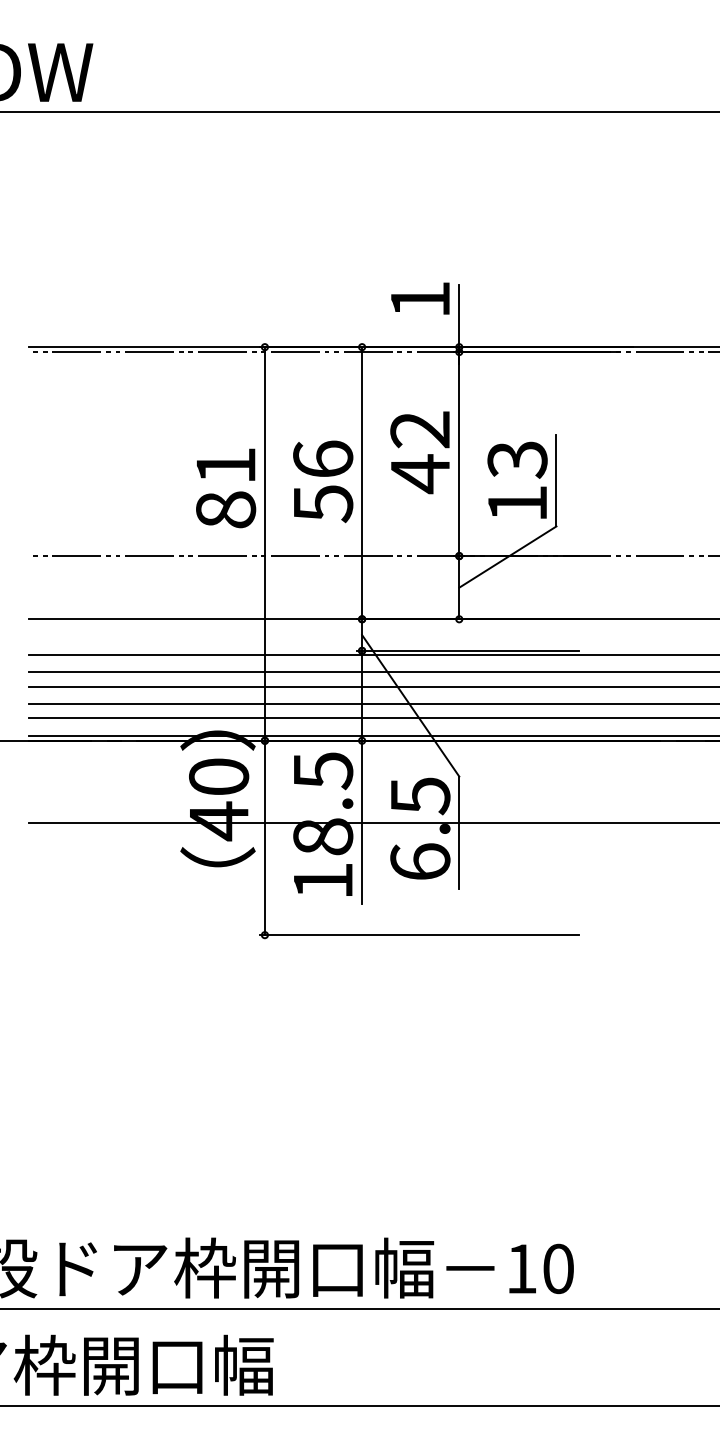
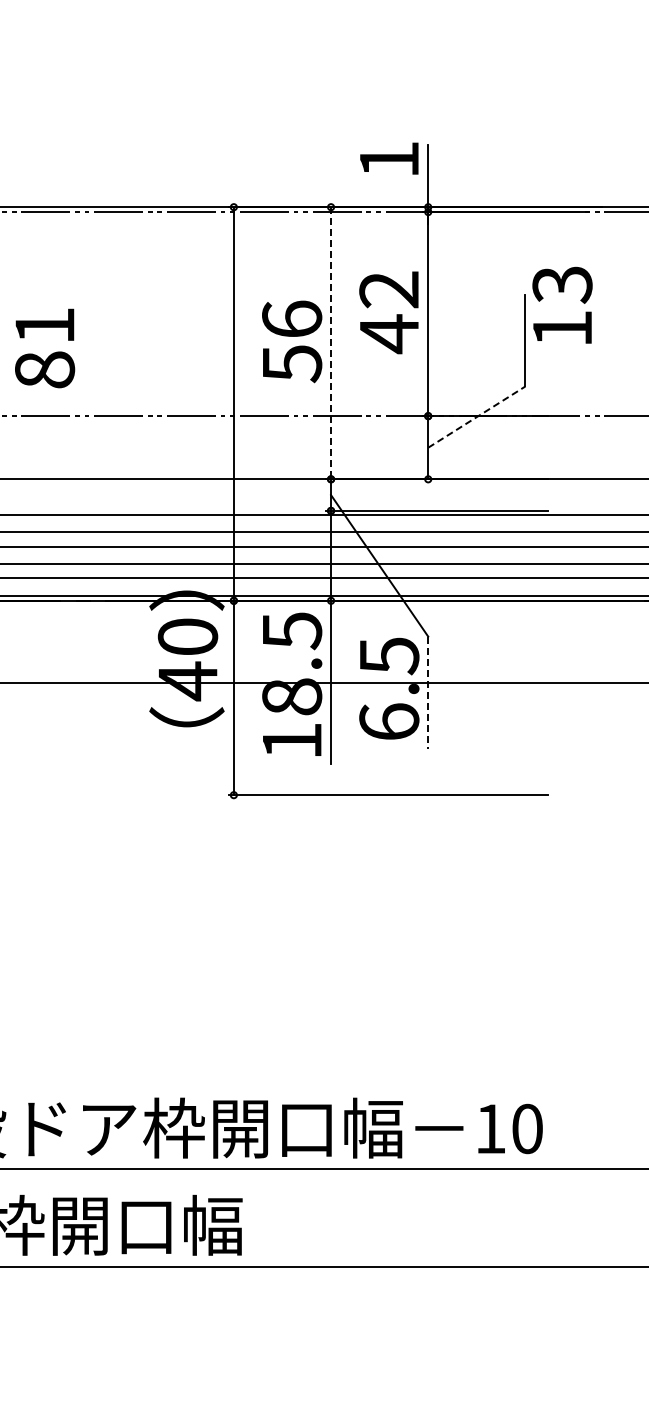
text: (517, 479) -> (562, 304), moved
line: (362, 483) -> (331, 343), solid -> dashed
text: (226, 488) -> (45, 348), moved
line: (508, 556) -> (477, 416), solid -> dashed
line: (459, 833) -> (428, 693), solid -> dashed

